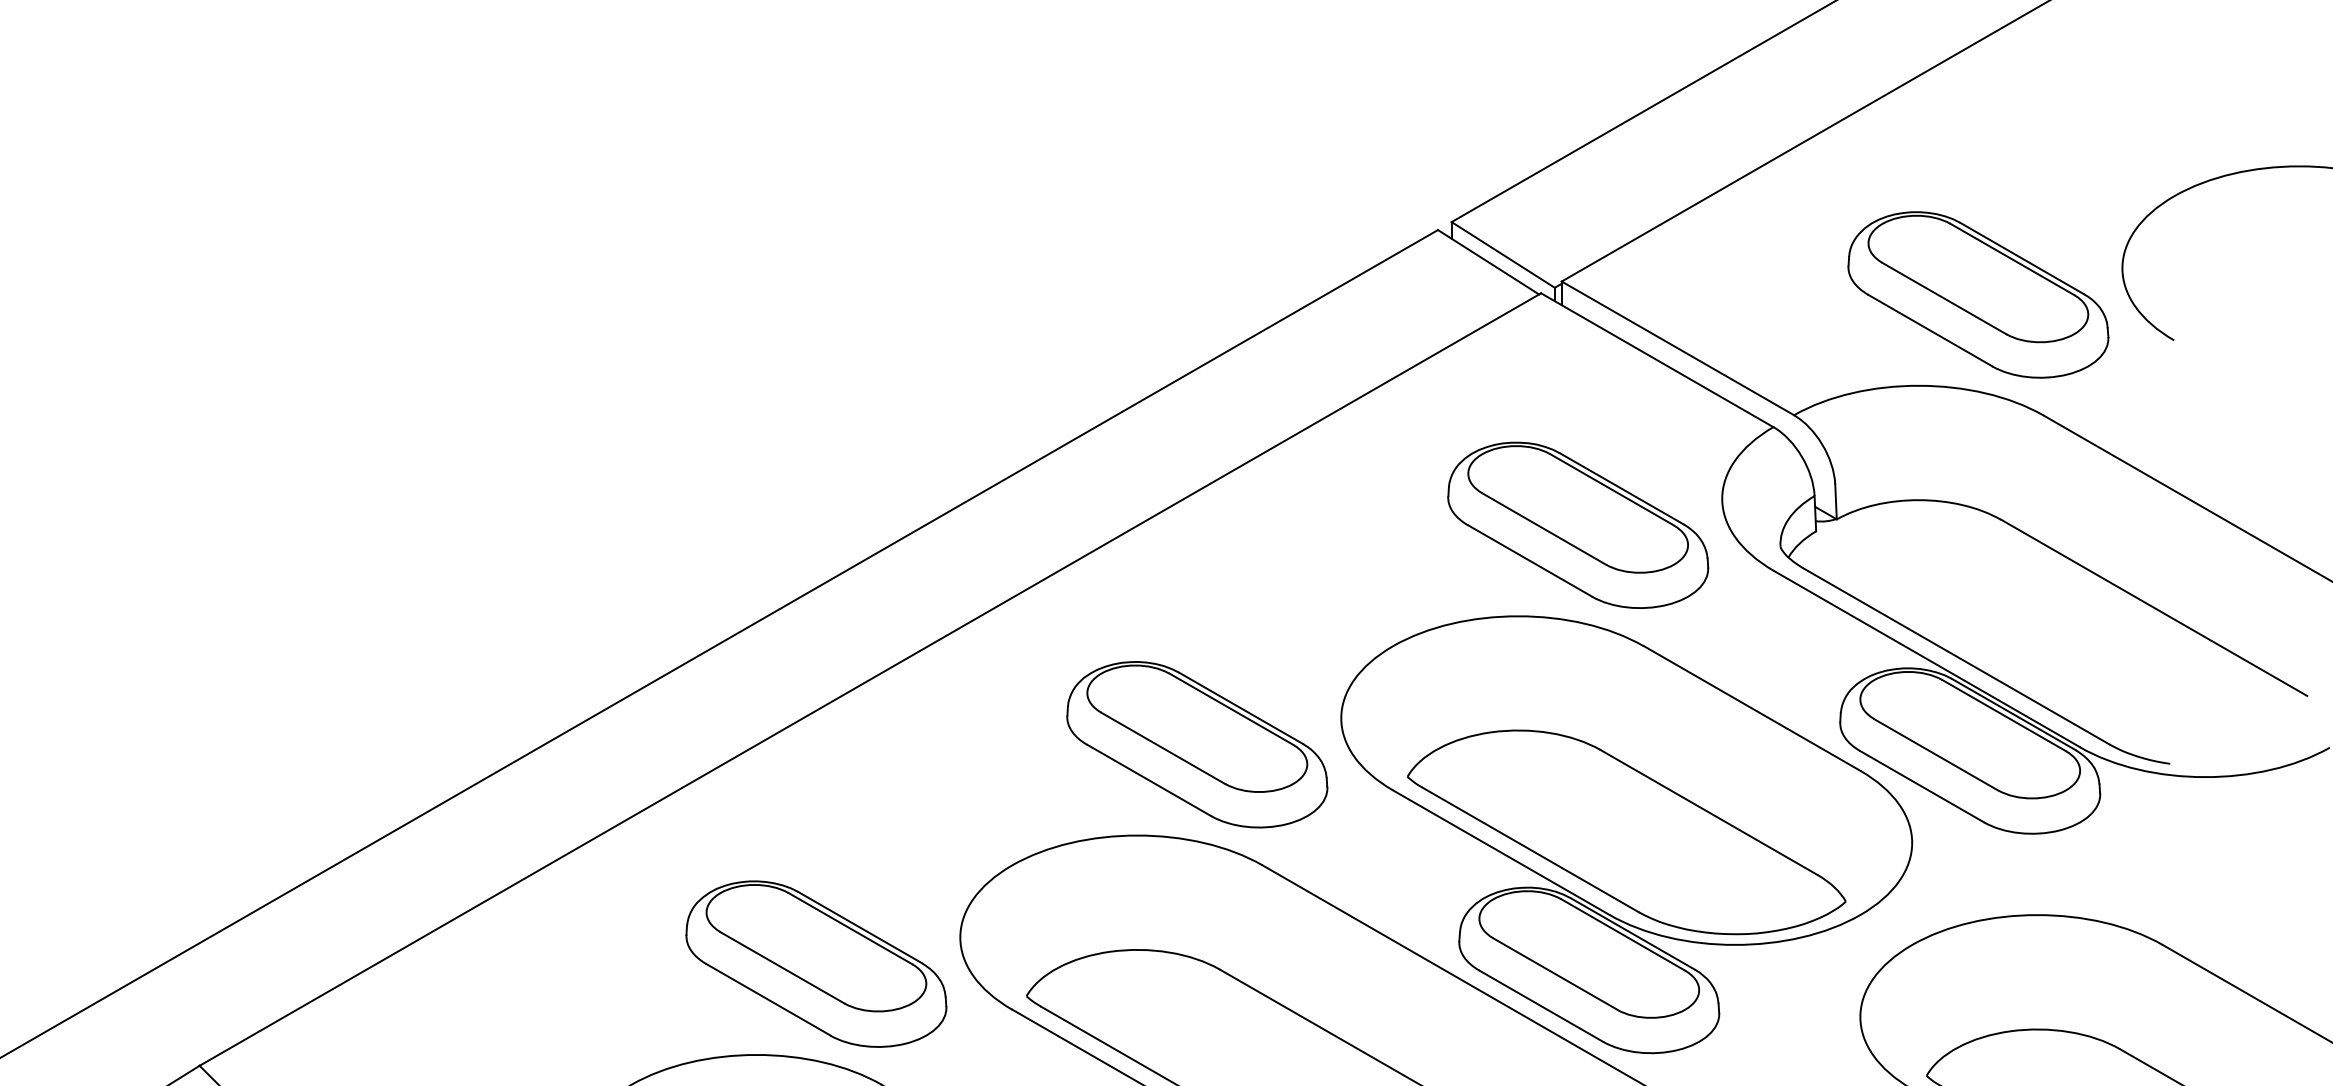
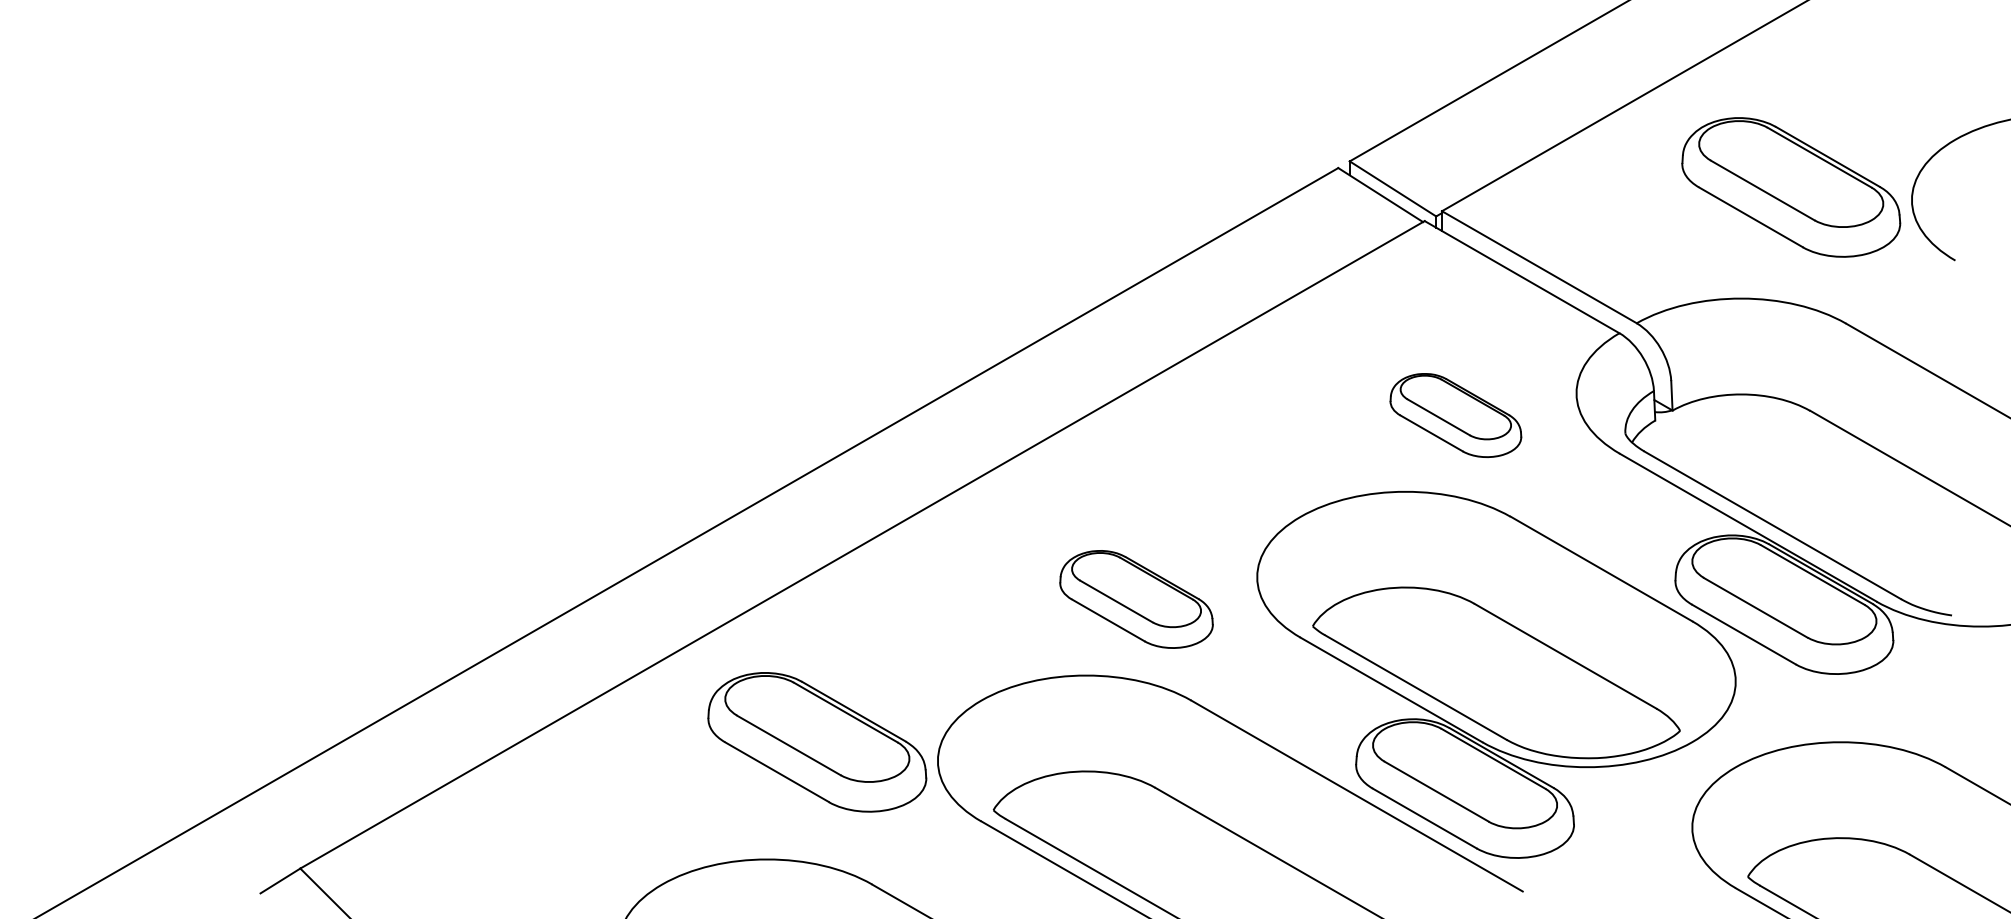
part: (1978, 295) -> (1791, 187), moved
part: (1577, 525) -> (1455, 415), size x0.6
part: (1197, 744) -> (1136, 599), size x0.7
part: (816, 964) -> (817, 742), moved

